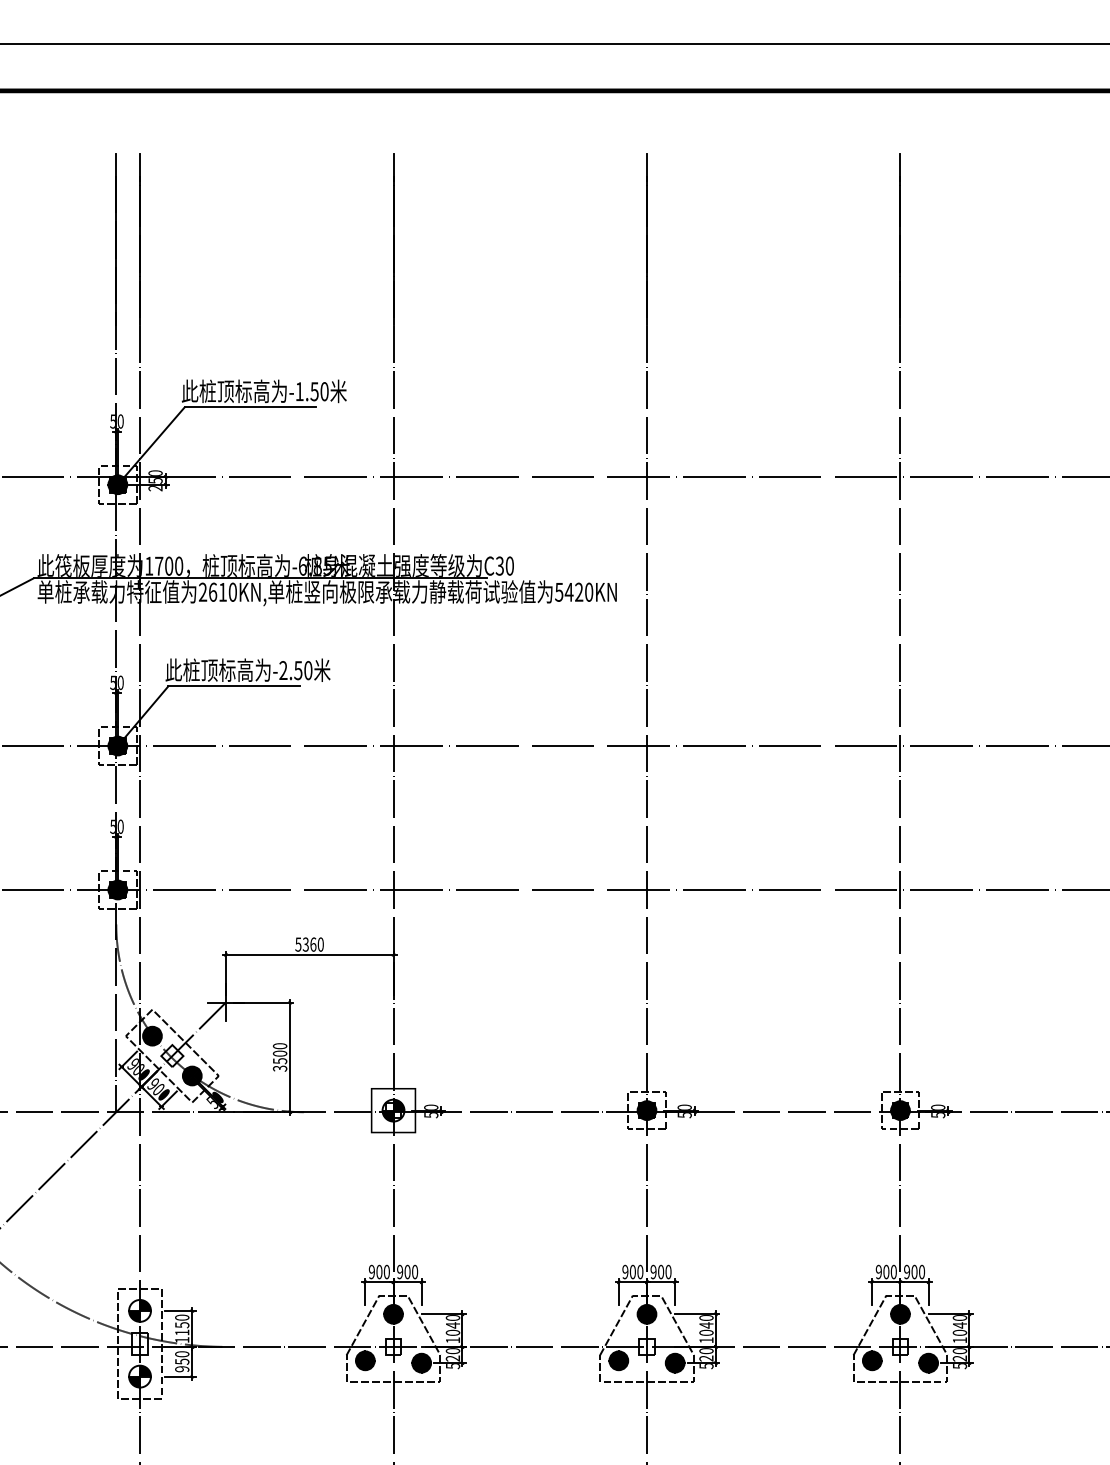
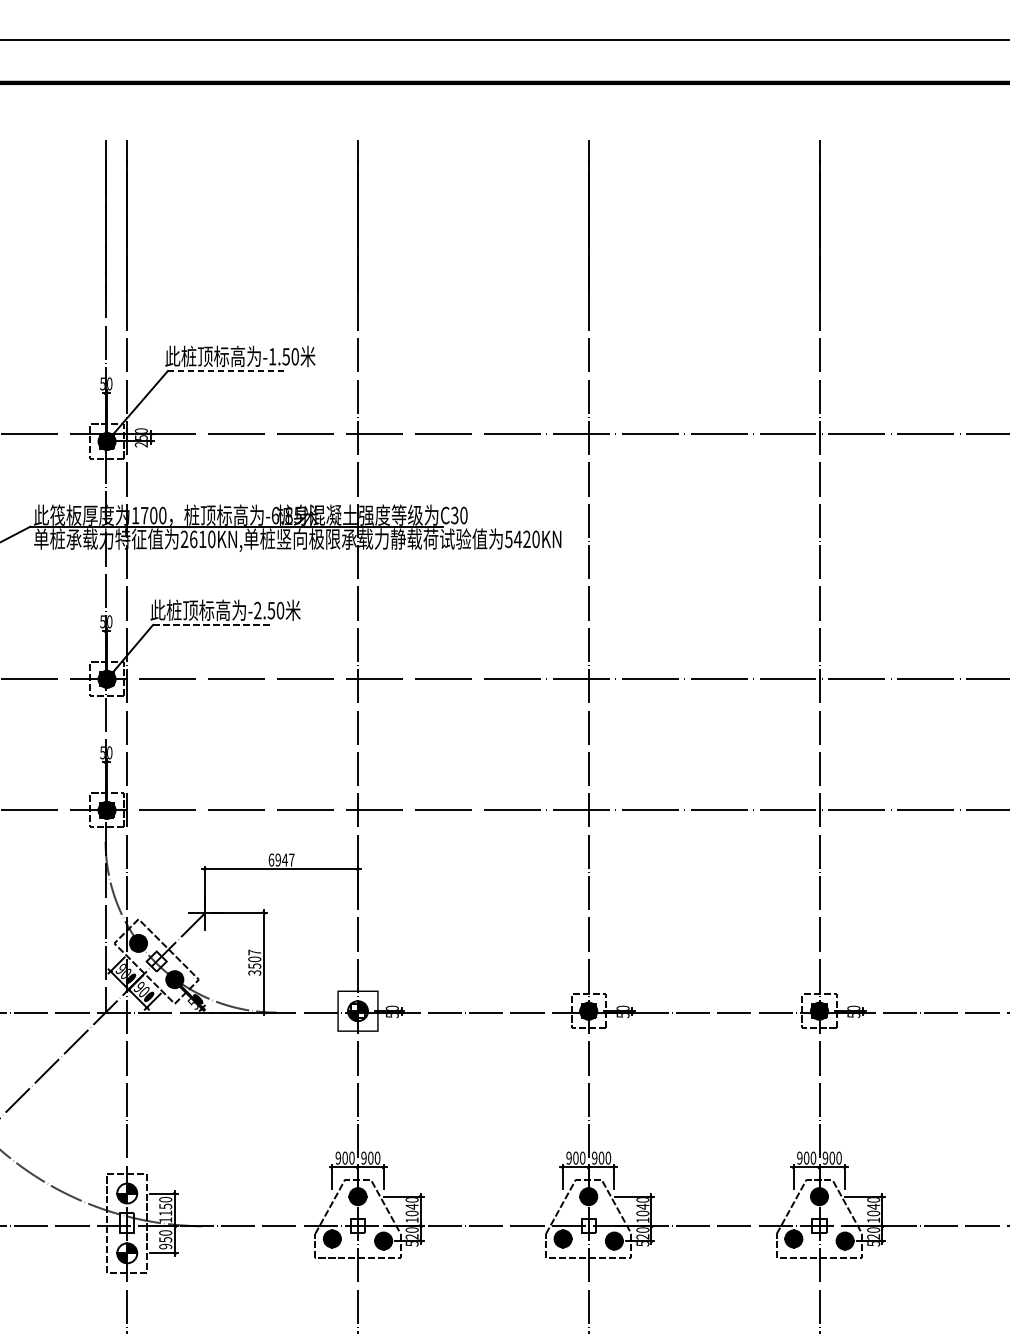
line: (250, 407) -> (227, 371), solid -> dashed
line: (234, 686) -> (213, 625), solid -> dashed
text: (309, 944) -> (281, 859), 5360 -> 6947
text: (279, 1046) -> (254, 952), 3500 -> 3507

